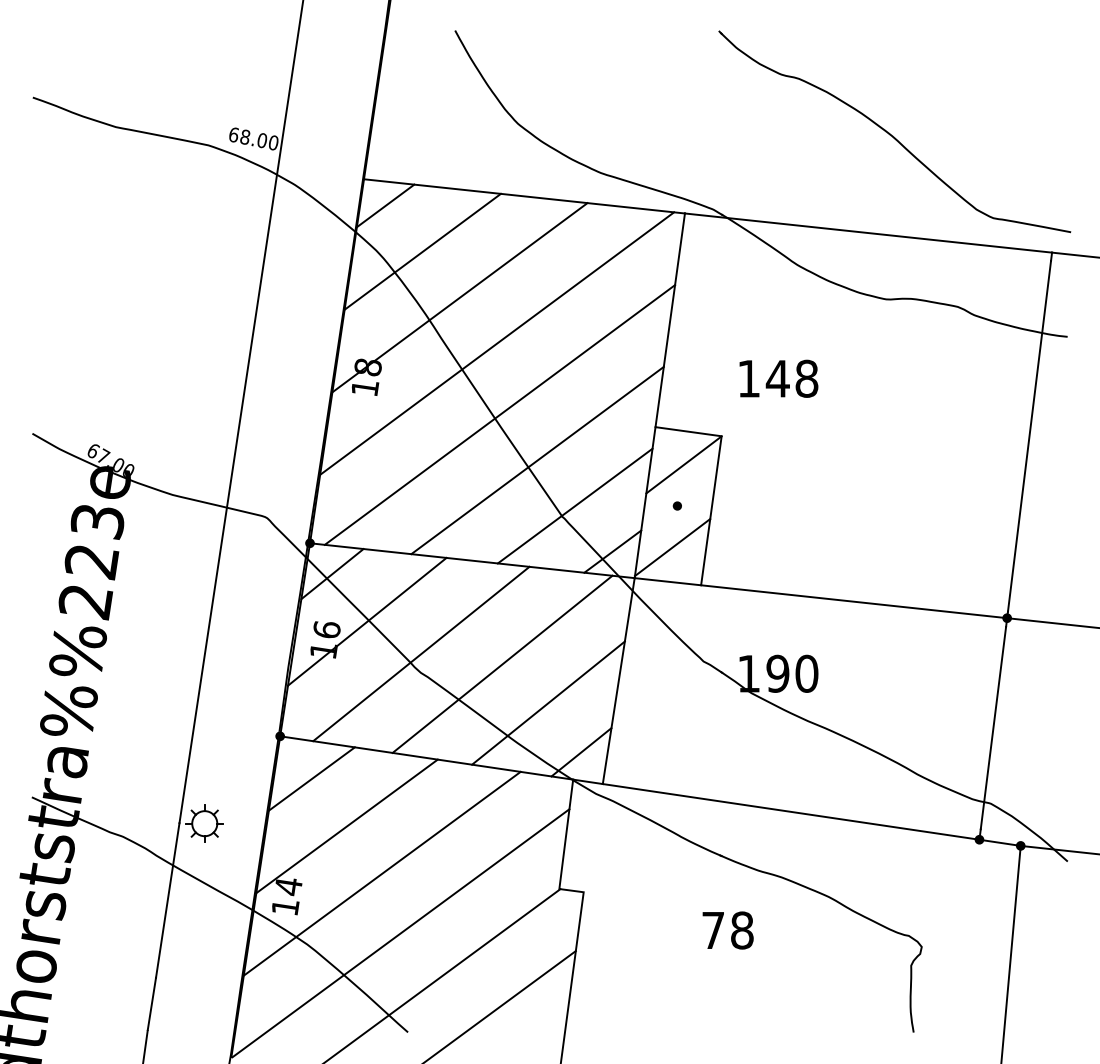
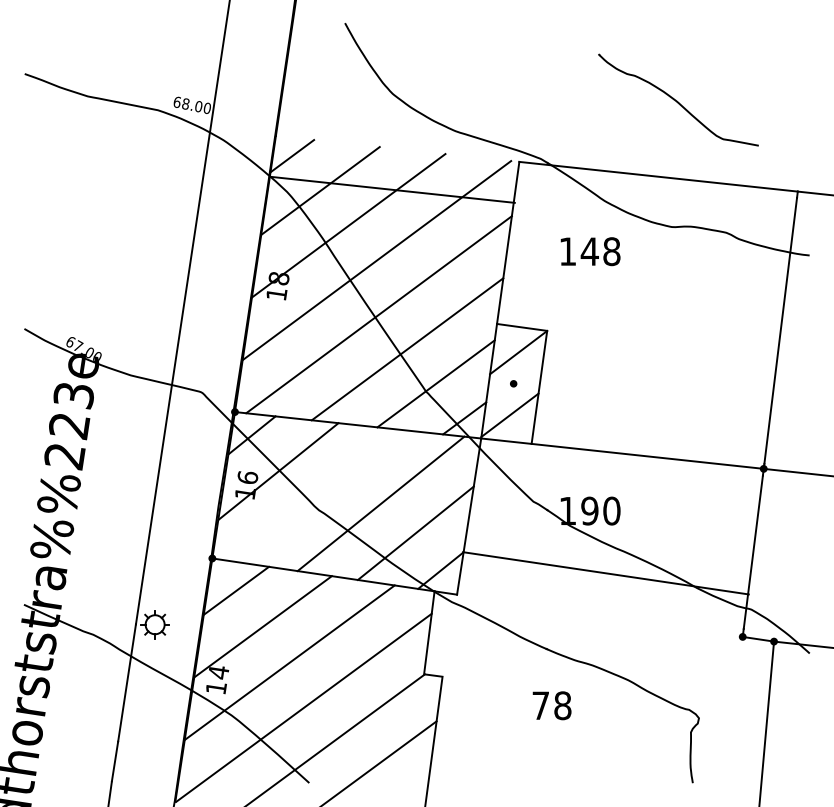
part: (894, 131) -> (678, 99), size x0.6
line: (524, 196) -> (393, 189), moved
text: (778, 378) -> (590, 251), moved
line: (421, 653) -> (319, 495), removed
line: (790, 811) -> (605, 573), moved

